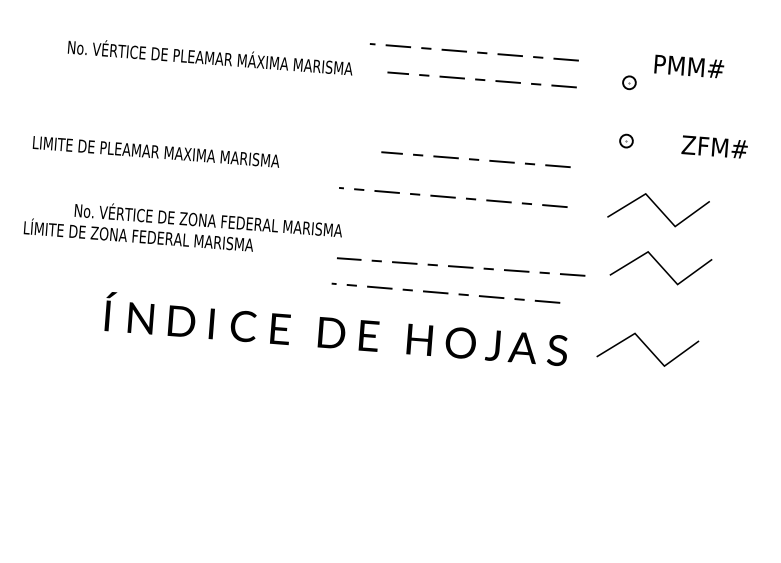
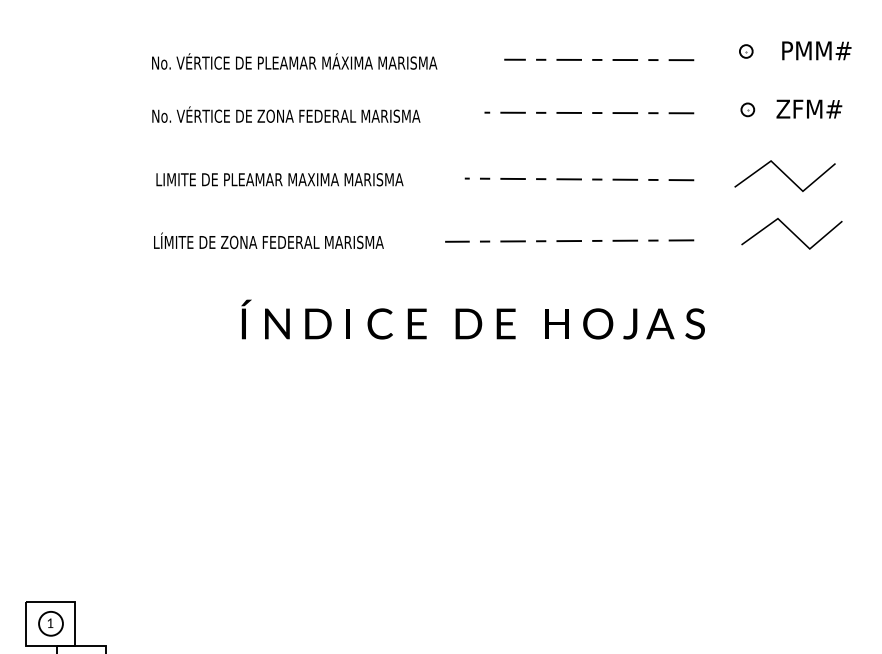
line: (477, 52) -> (592, 112), moved
text: (210, 56) -> (294, 61), moved
text: (689, 66) -> (816, 50), moved
text: (714, 146) -> (809, 108), moved
text: (155, 151) -> (279, 179), moved
line: (476, 159) -> (599, 139), removed
text: (208, 218) -> (286, 114), moved
line: (461, 266) -> (569, 240), moved
line: (445, 293) -> (579, 275), removed
line: (647, 347) -> (784, 314), removed

